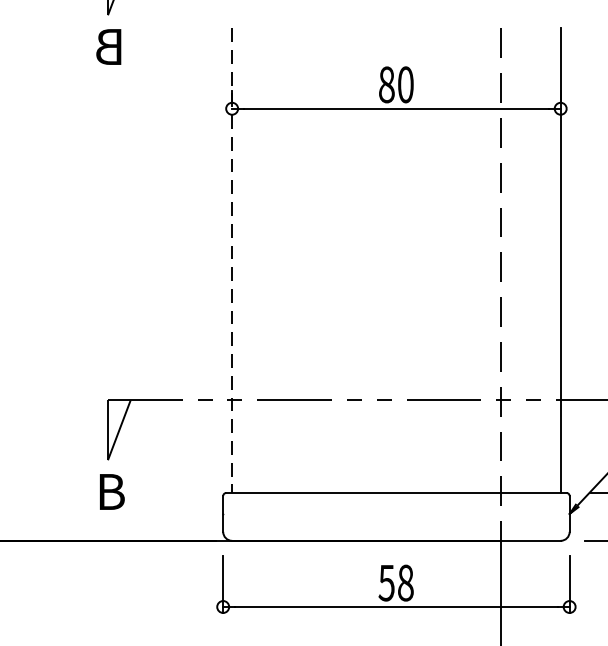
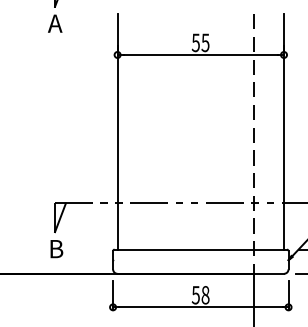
text: (109, 46) -> (55, 23), B -> A
text: (395, 84) -> (200, 42), 80 -> 55
line: (231, 259) -> (117, 131), dashed -> solid

